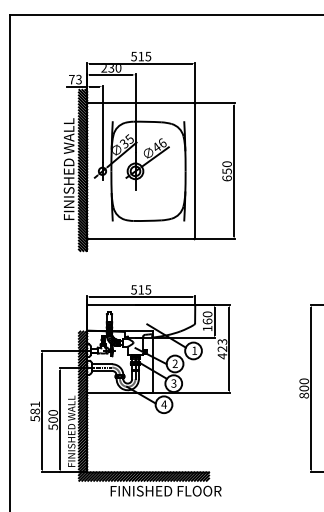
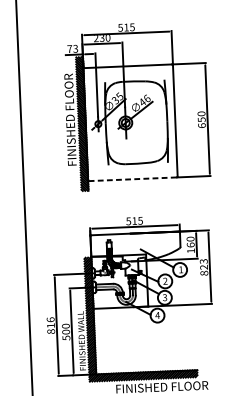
text: (68, 131) -> (68, 92), FINISHED WALL -> FINISHED FLOOR
line: (141, 239) -> (133, 179), solid -> dashed
text: (222, 356) -> (204, 273), 423 -> 823
text: (35, 411) -> (51, 325), 581 -> 816

